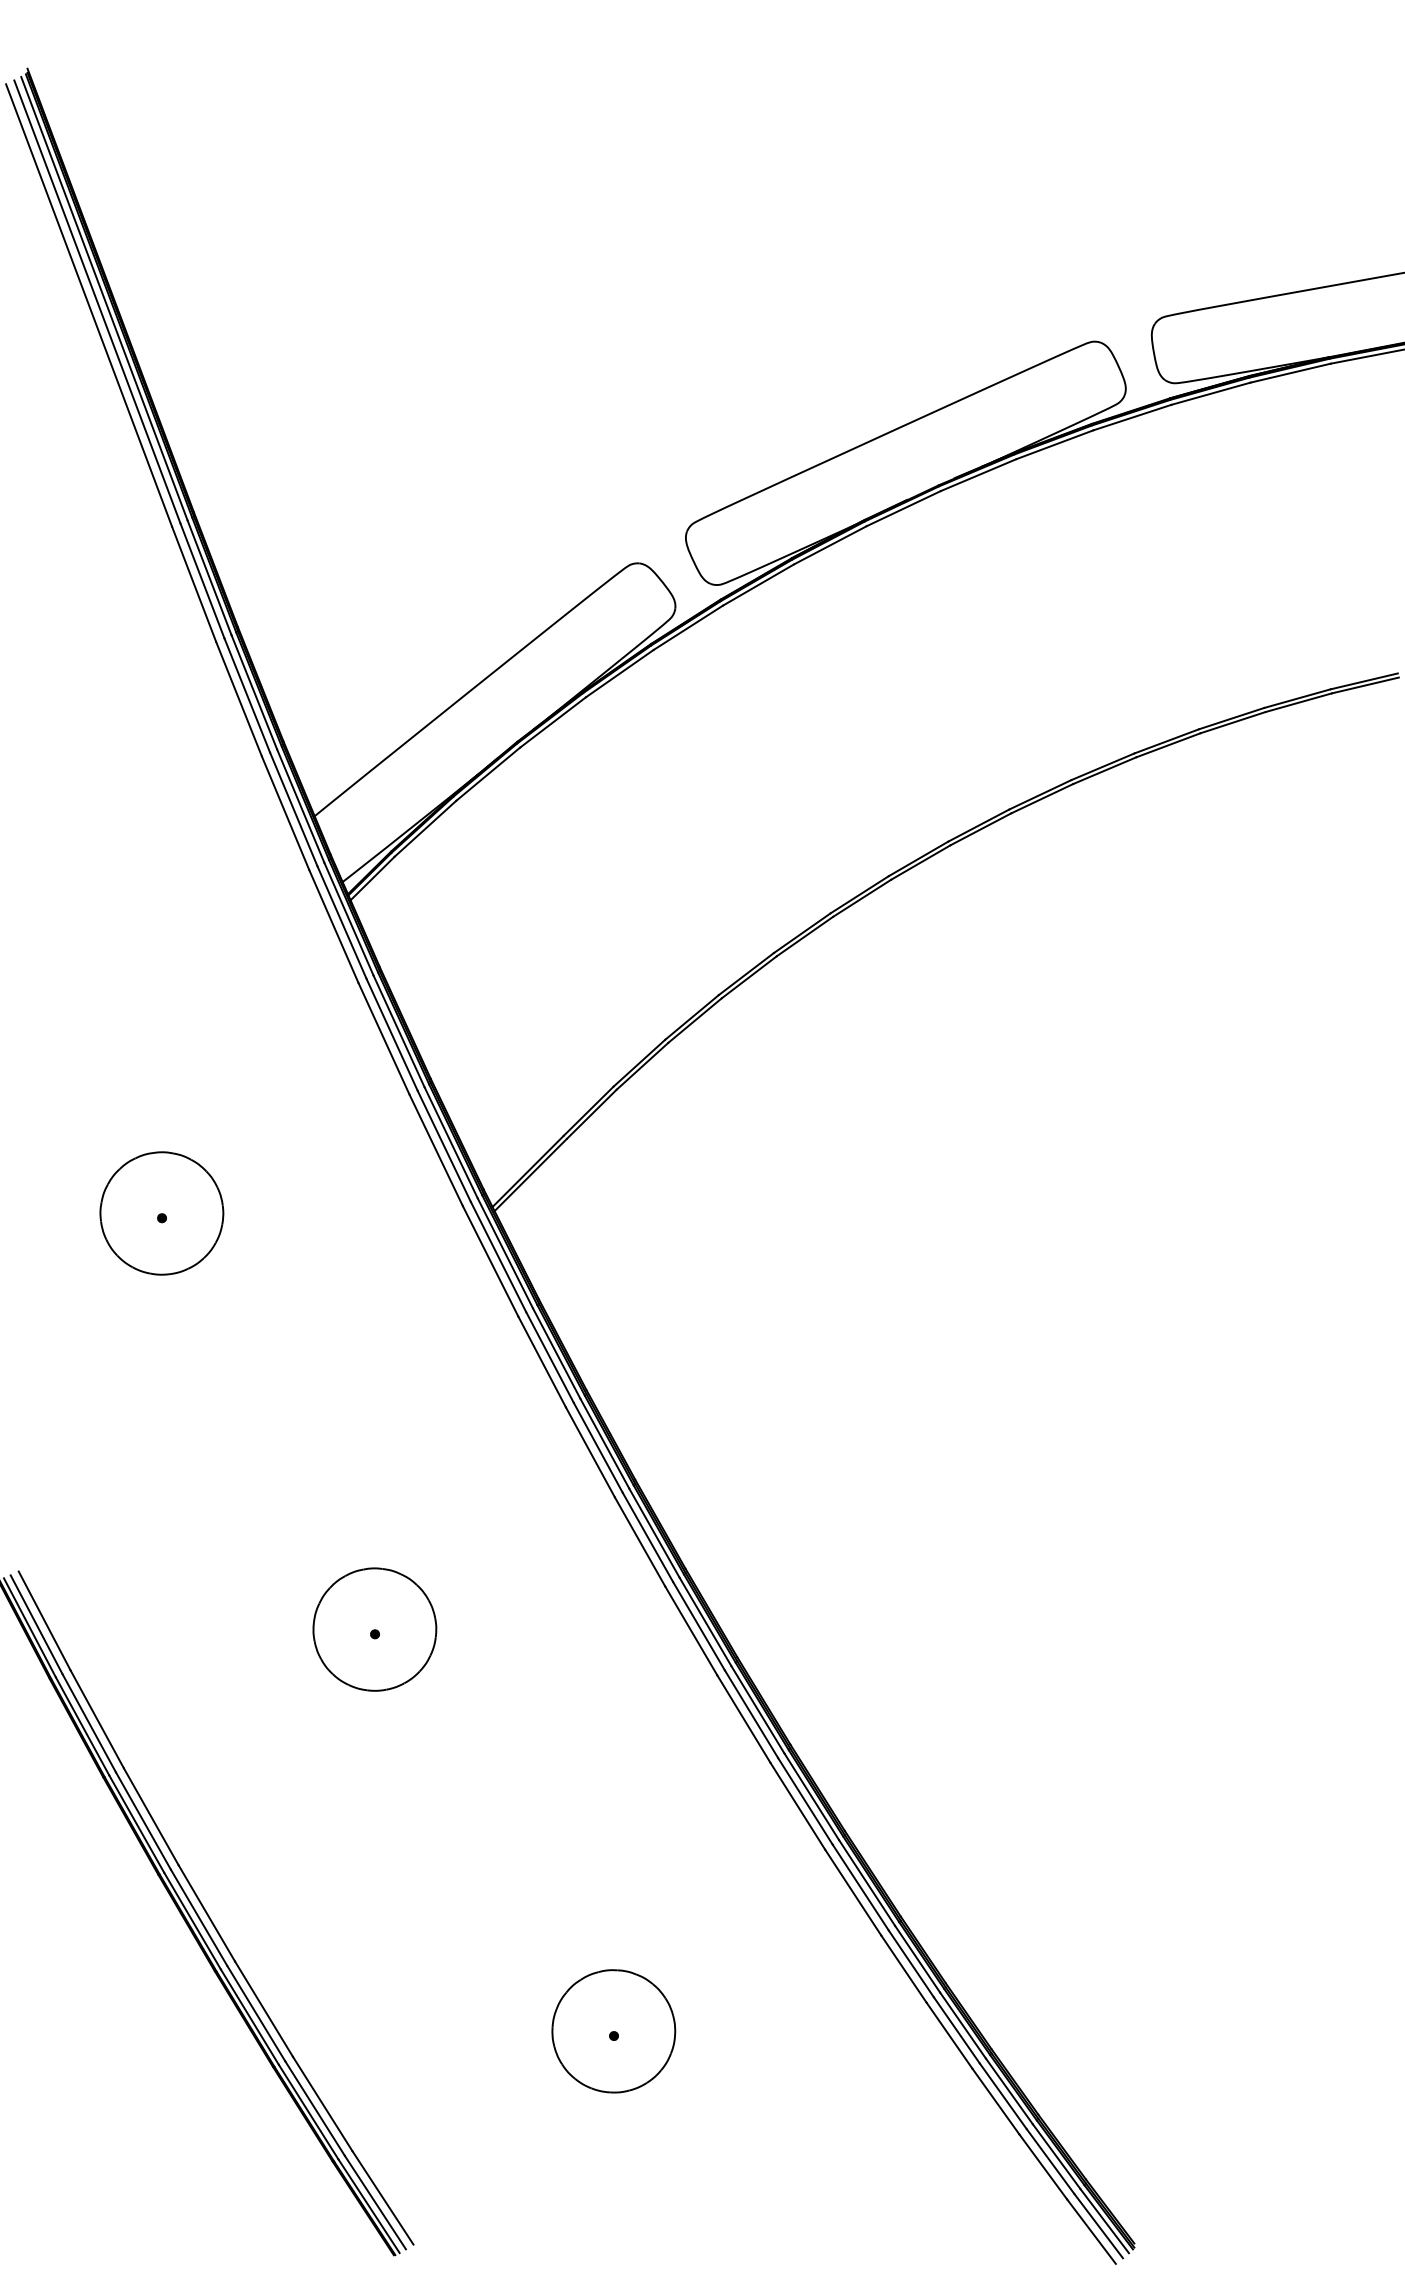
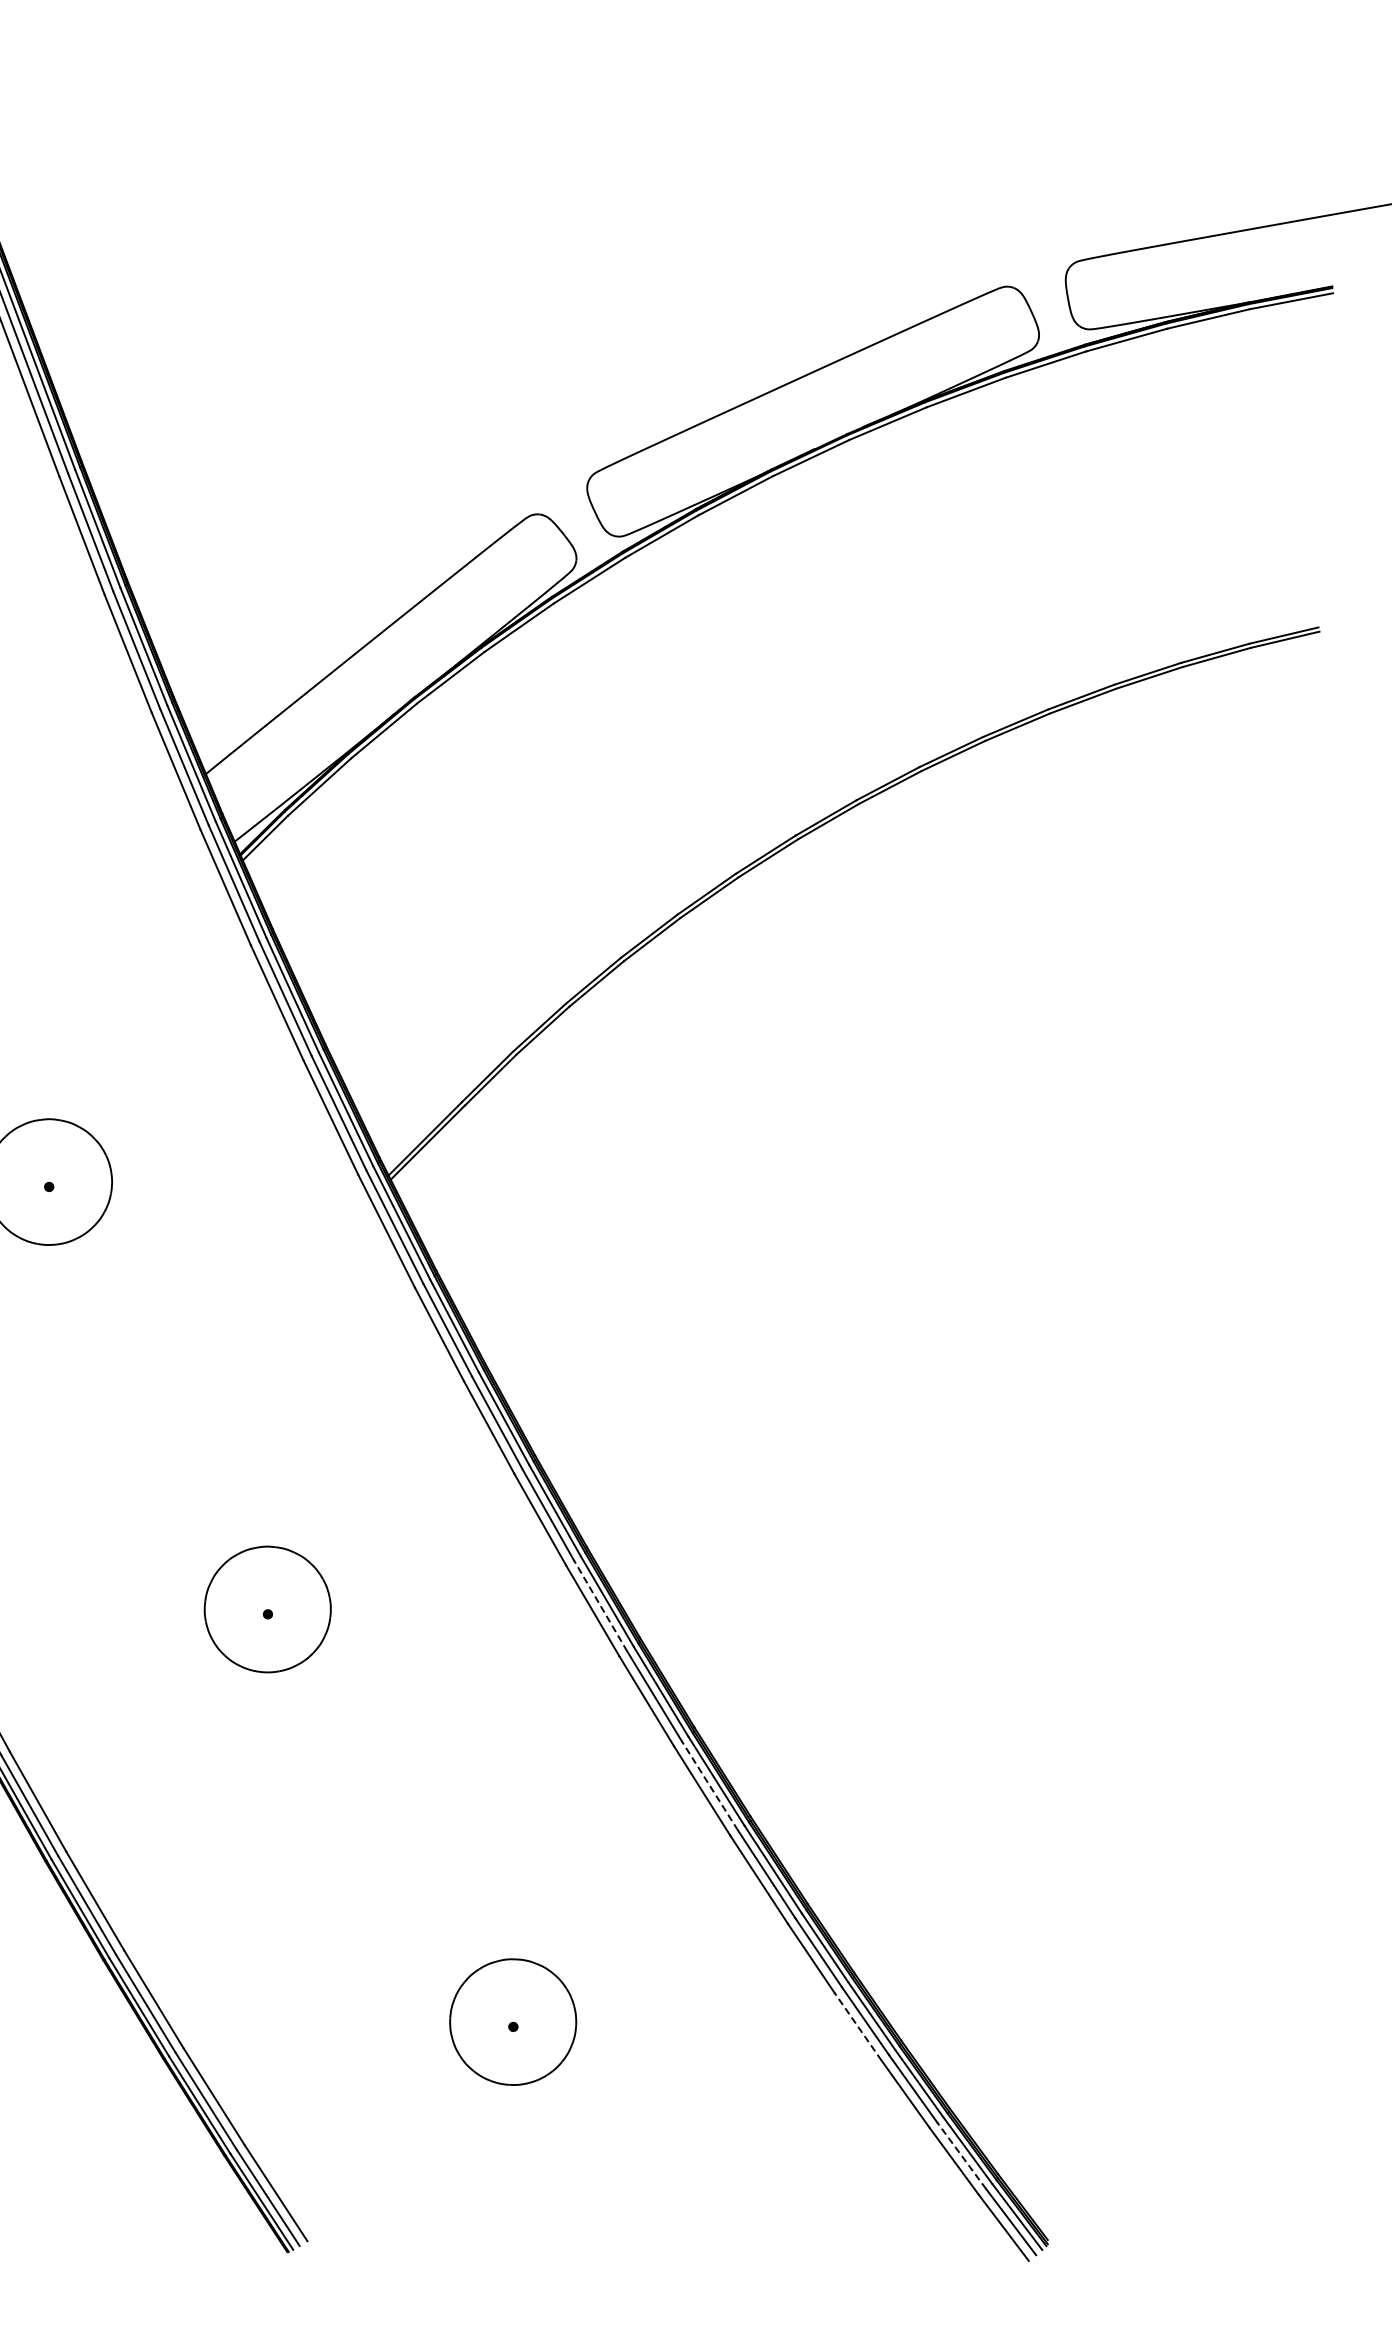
line: (698, 1625) -> (600, 1605), solid -> dashed
line: (805, 1800) -> (710, 1785), solid -> dashed
line: (949, 2035) -> (857, 2026), solid -> dashed
line: (1050, 2161) -> (961, 2155), solid -> dashed

